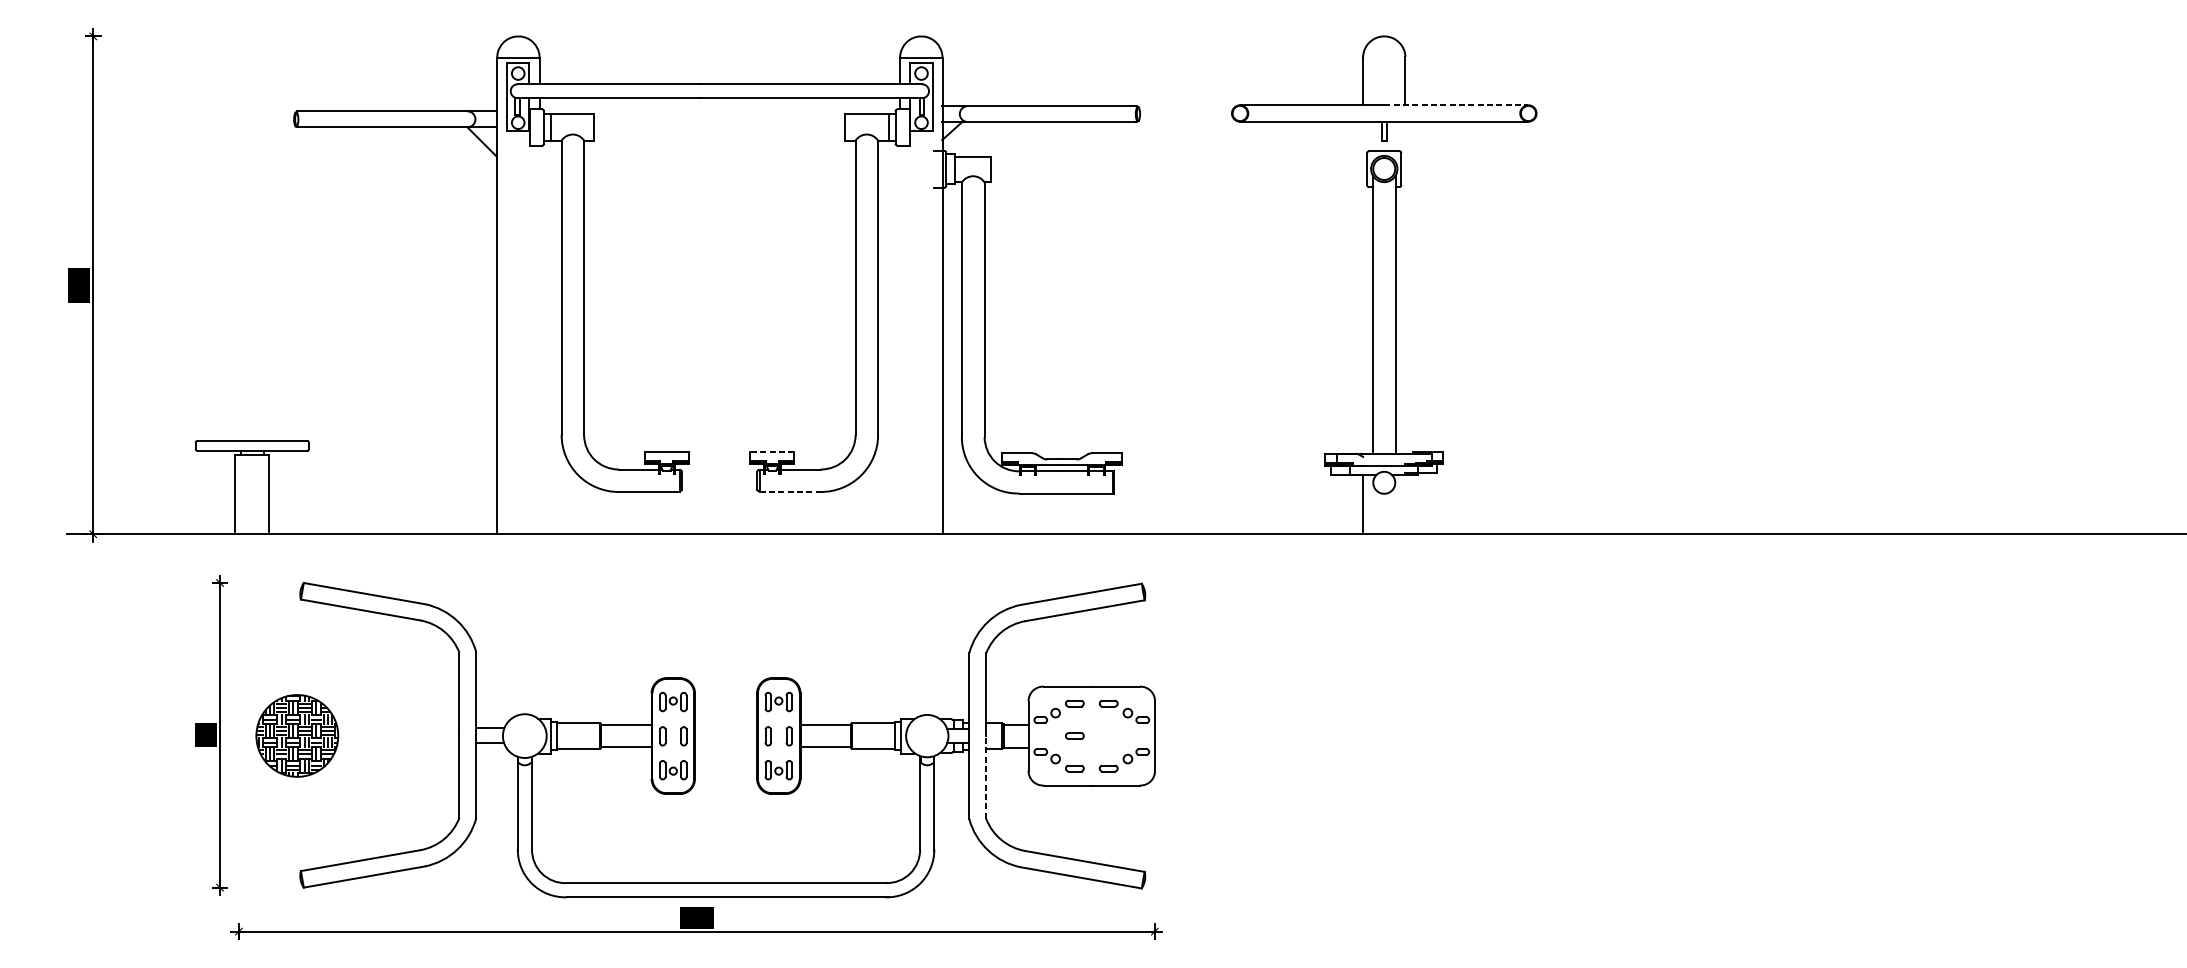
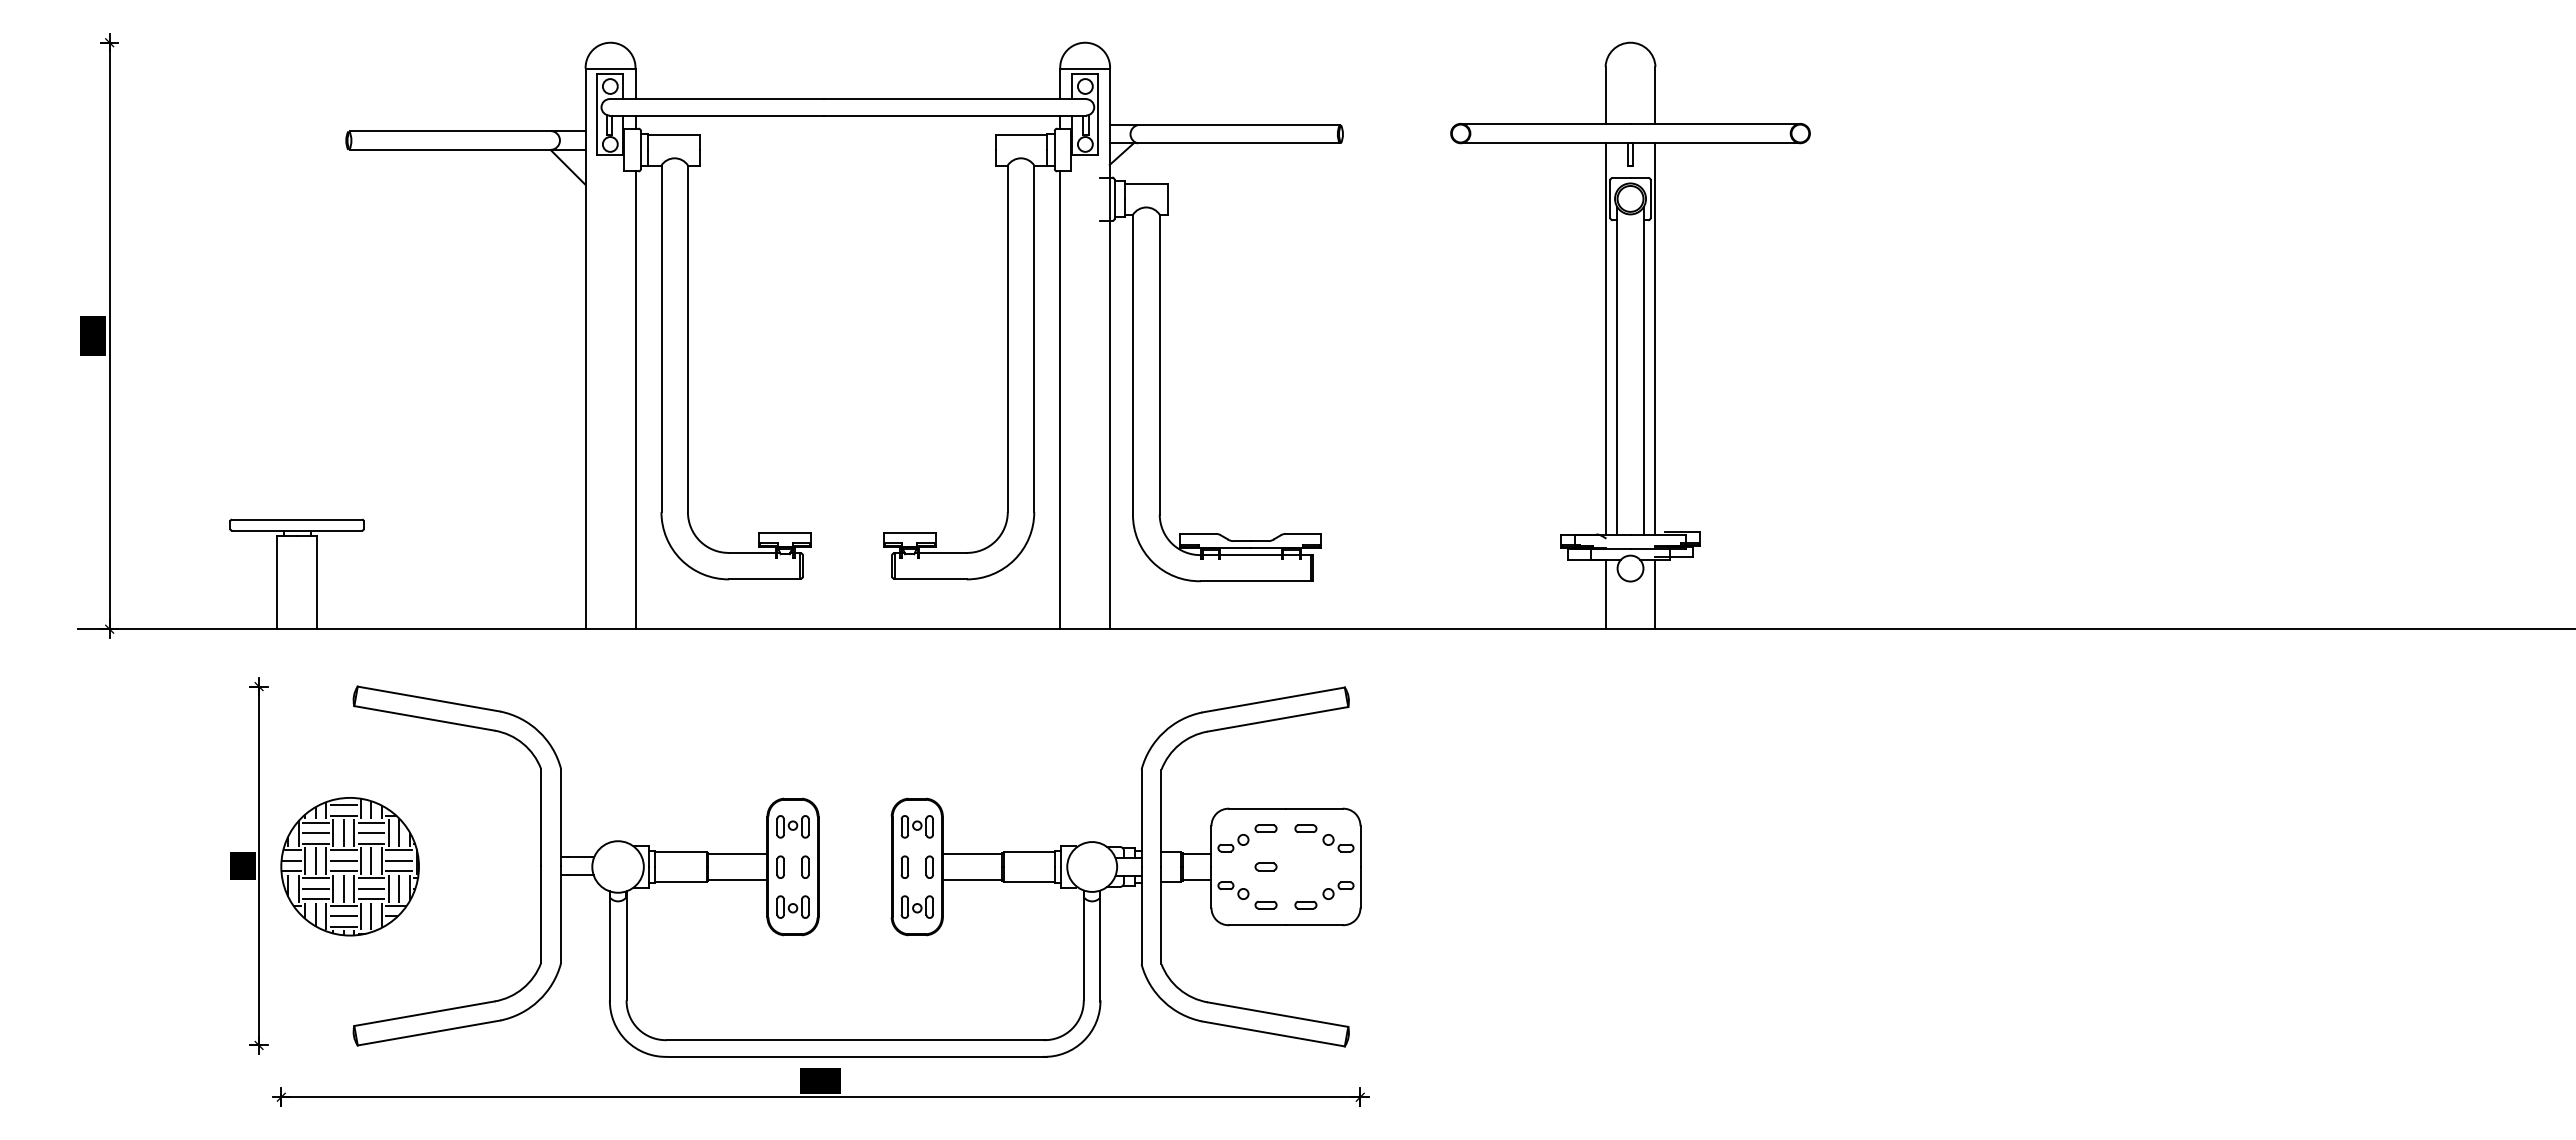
line: (1456, 104) -> (1715, 123), dashed -> solid
line: (1363, 287) -> (1605, 338), added
line: (1405, 287) -> (1655, 338), added
line: (539, 340) -> (635, 400), added
line: (900, 340) -> (1060, 400), added
line: (772, 452) -> (909, 532), dashed -> solid
line: (790, 492) -> (931, 579), dashed -> solid
line: (1405, 504) -> (1655, 594), added
part: (296, 735) -> (349, 866), size x1.43
line: (986, 777) -> (1161, 915), dashed -> solid

